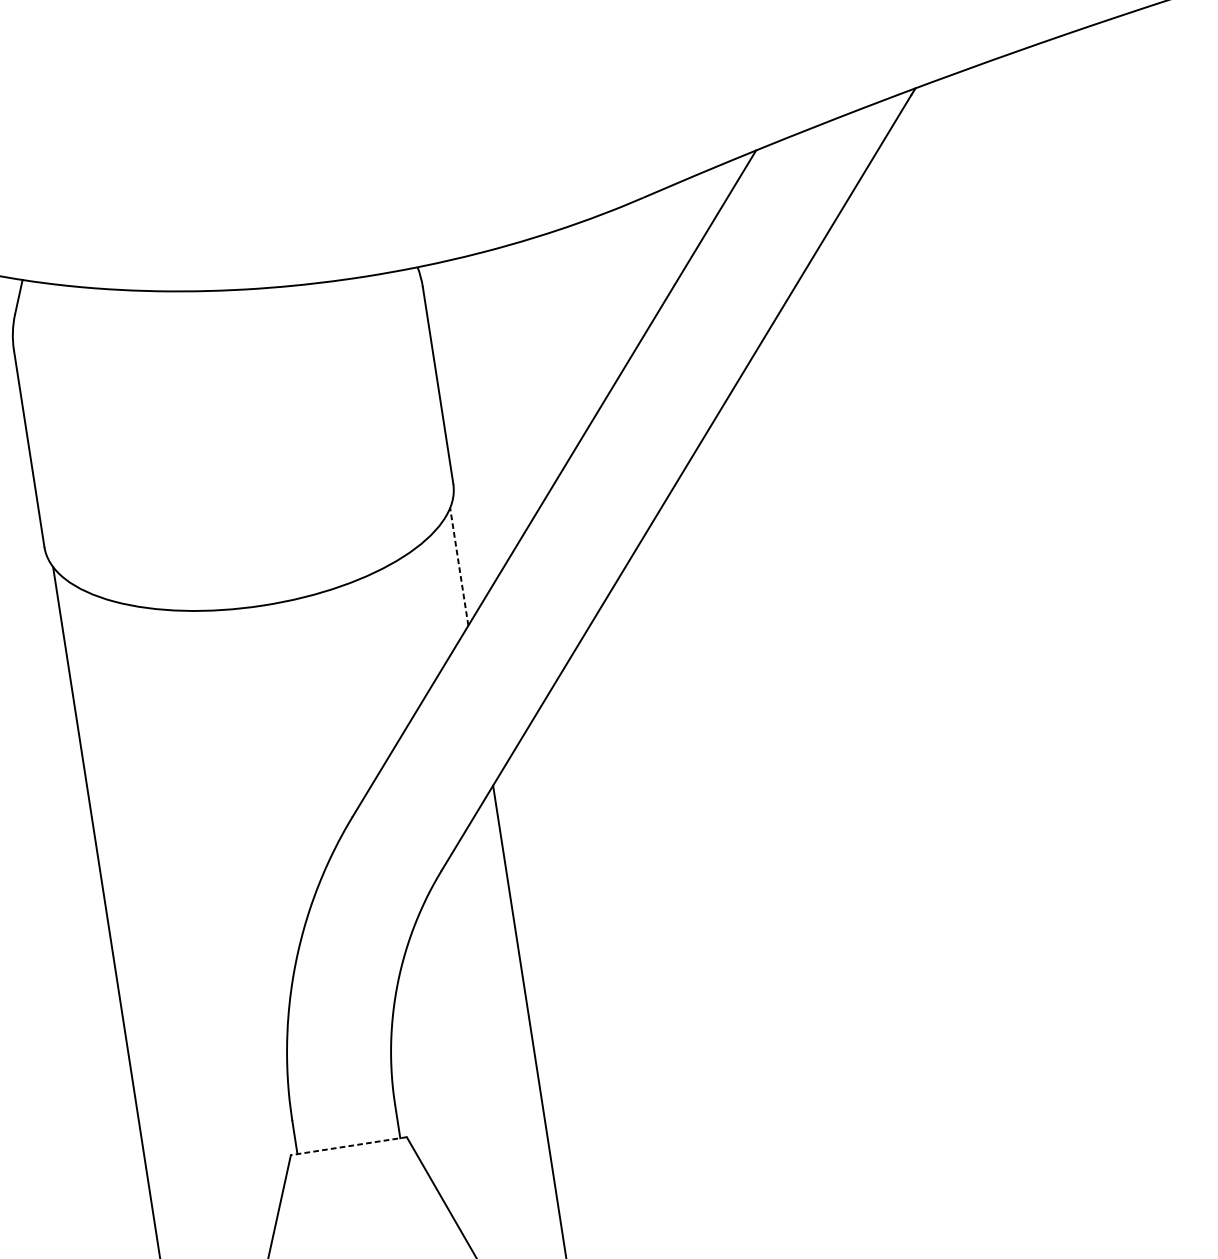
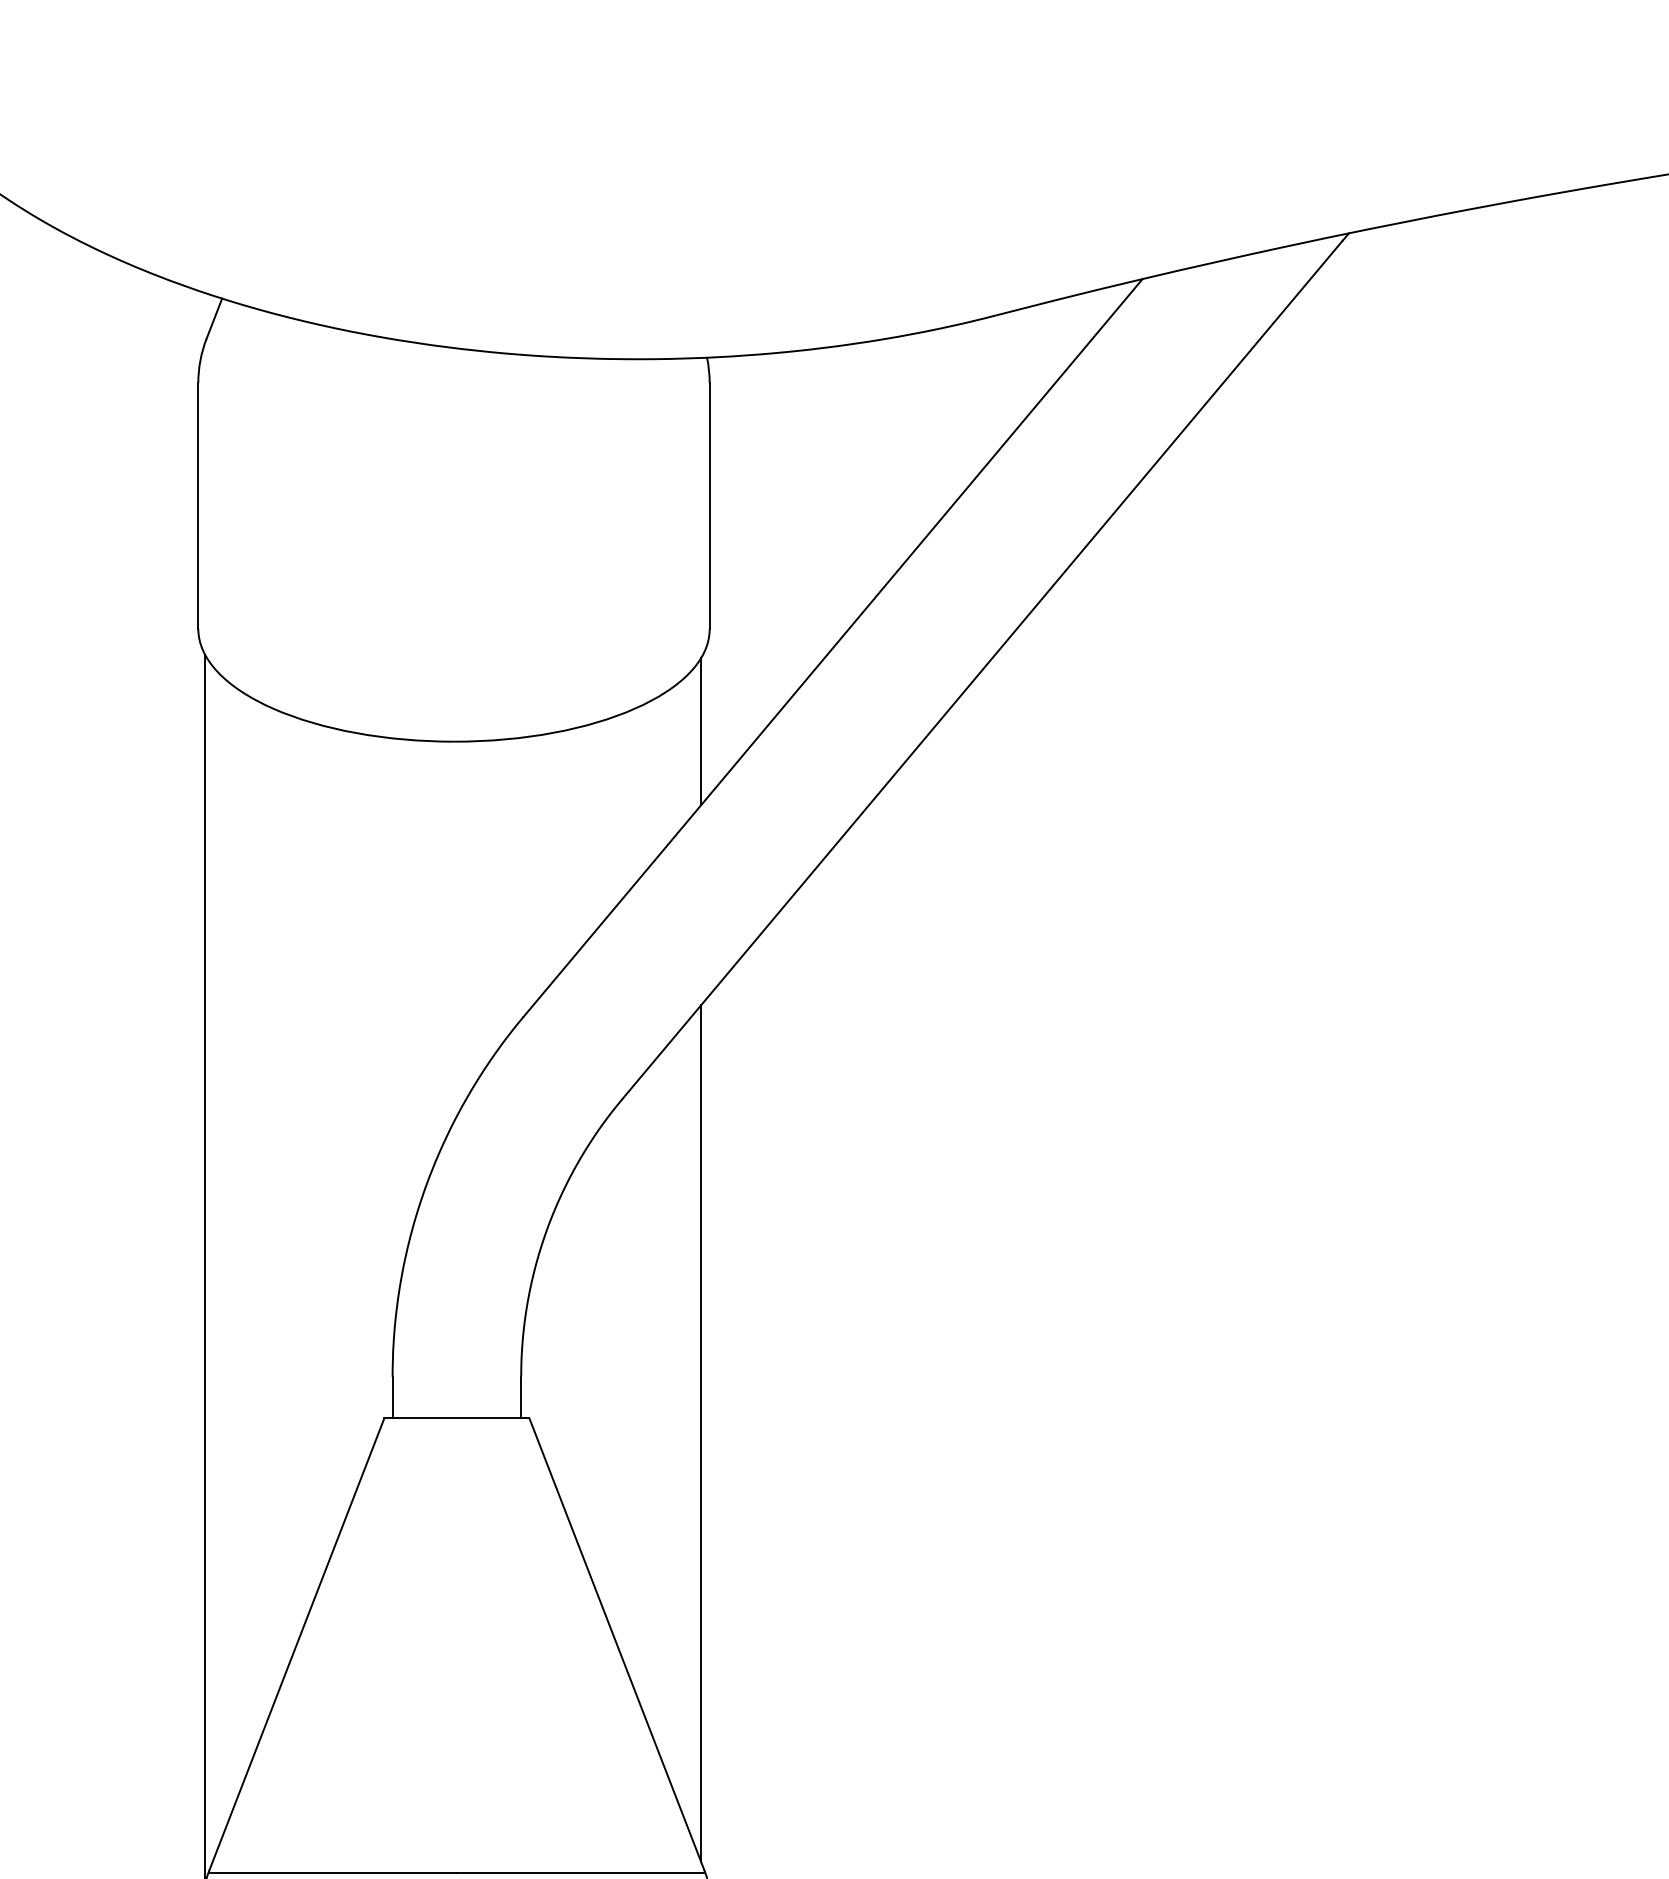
line: (459, 566) -> (701, 731), dashed -> solid
line: (348, 1146) -> (456, 1418), dashed -> solid

